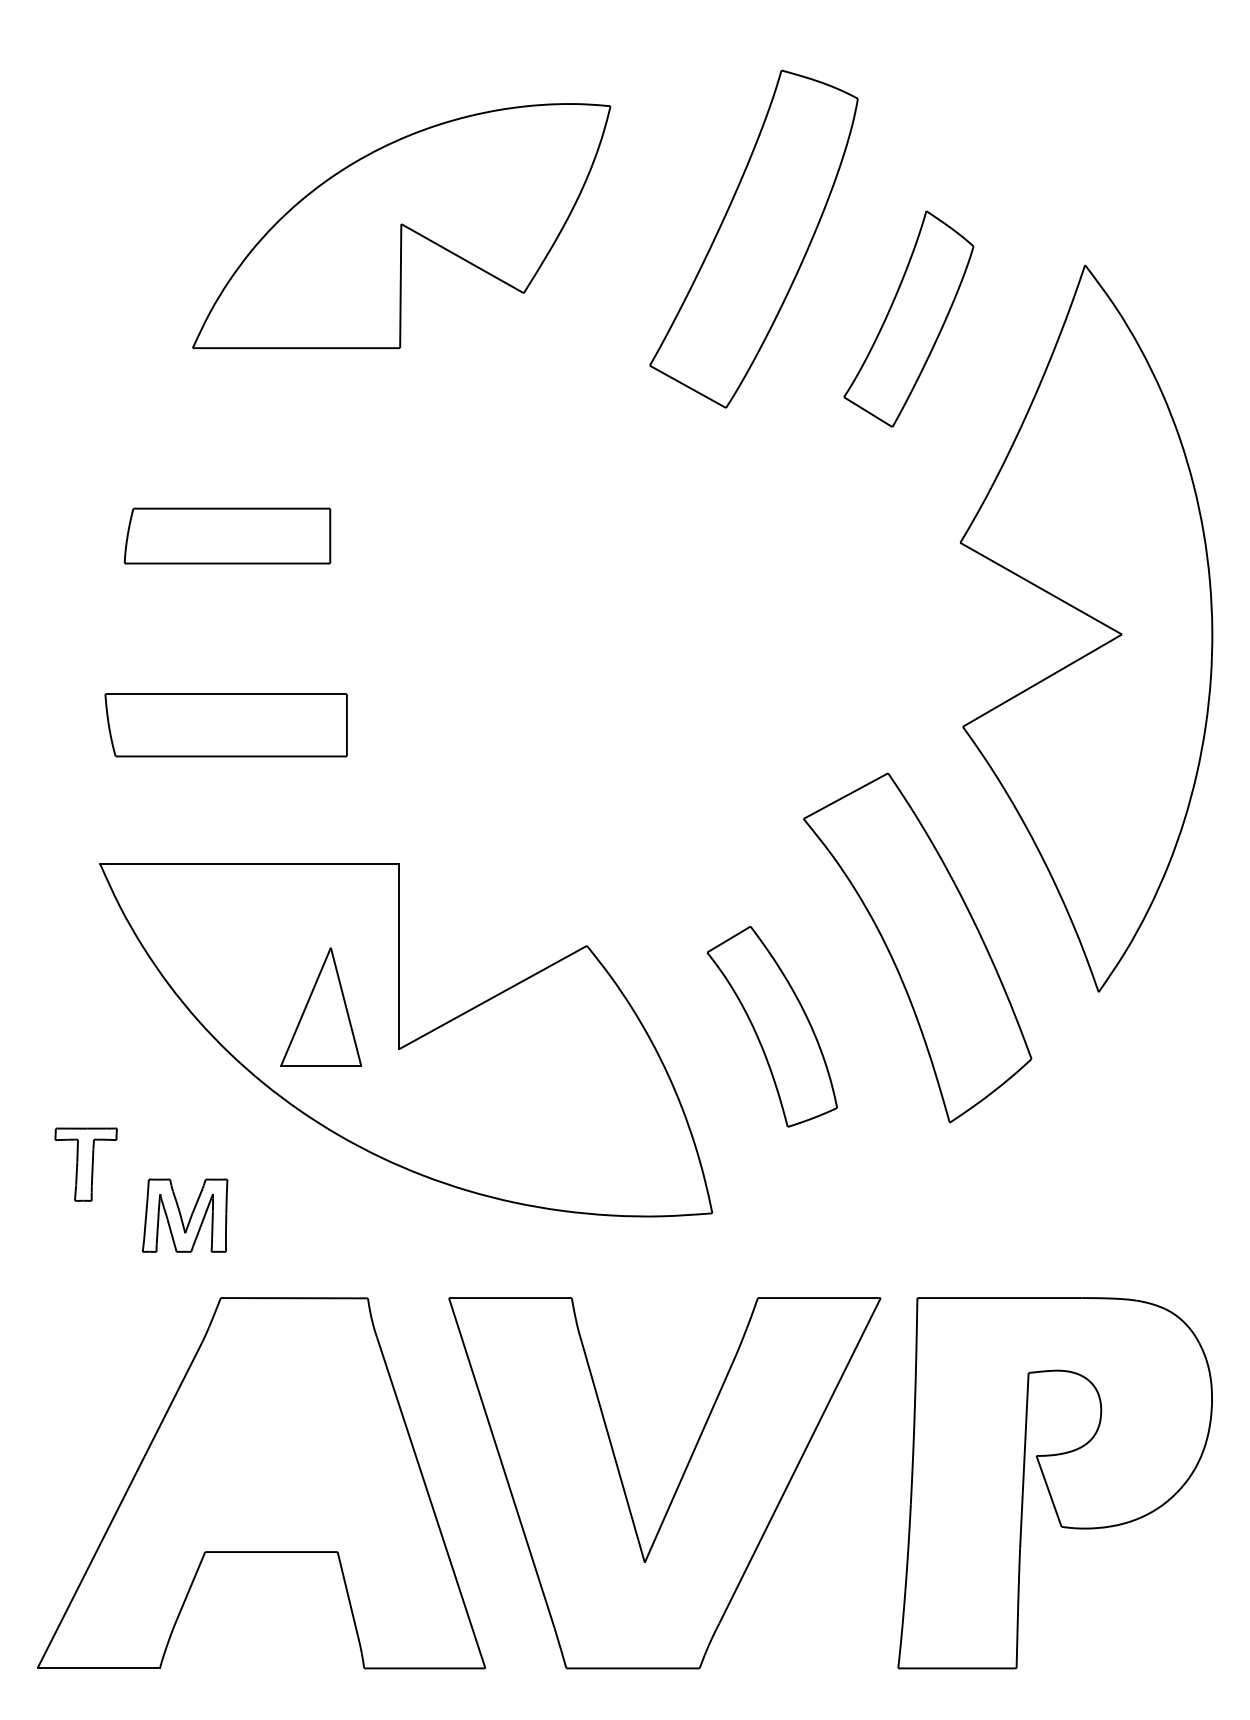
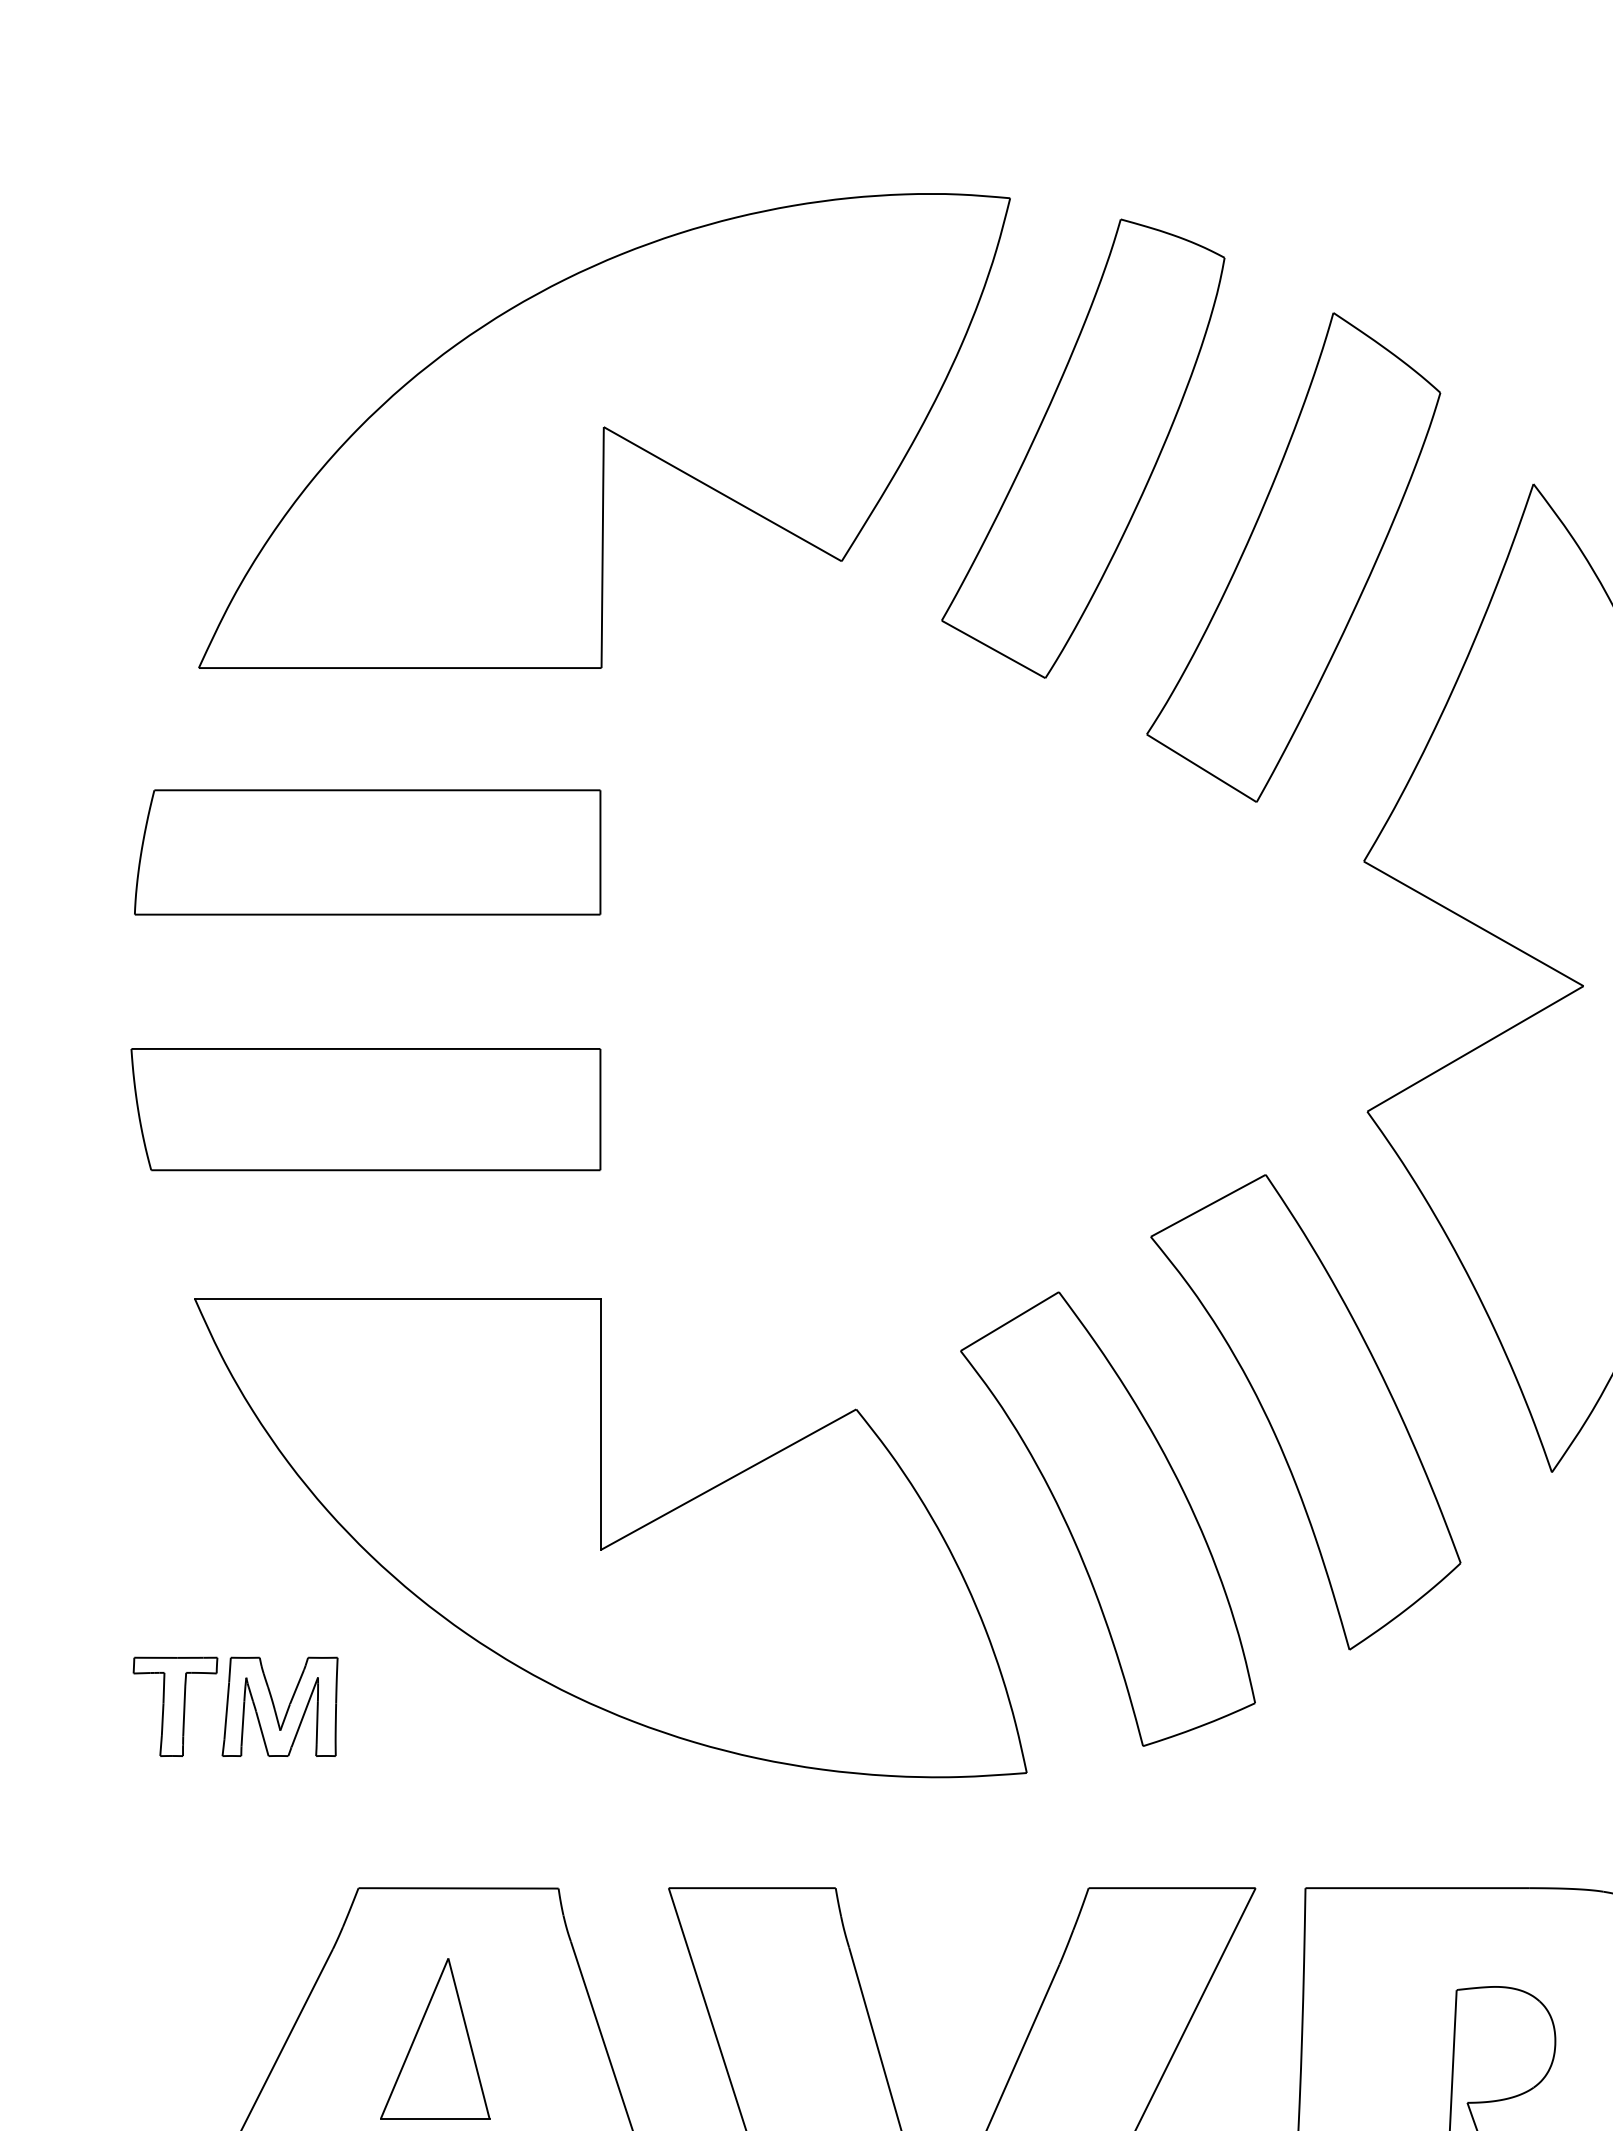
part: (401, 225) -> (604, 430), size x1.43
part: (908, 318) -> (1293, 556), size x1.67
part: (227, 535) -> (367, 851), size x1.67
part: (225, 724) -> (364, 1108), size x1.43
part: (320, 1006) -> (434, 2038), moved
part: (772, 1026) -> (1108, 1519), size x1.67
part: (184, 1215) -> (279, 1706), moved

